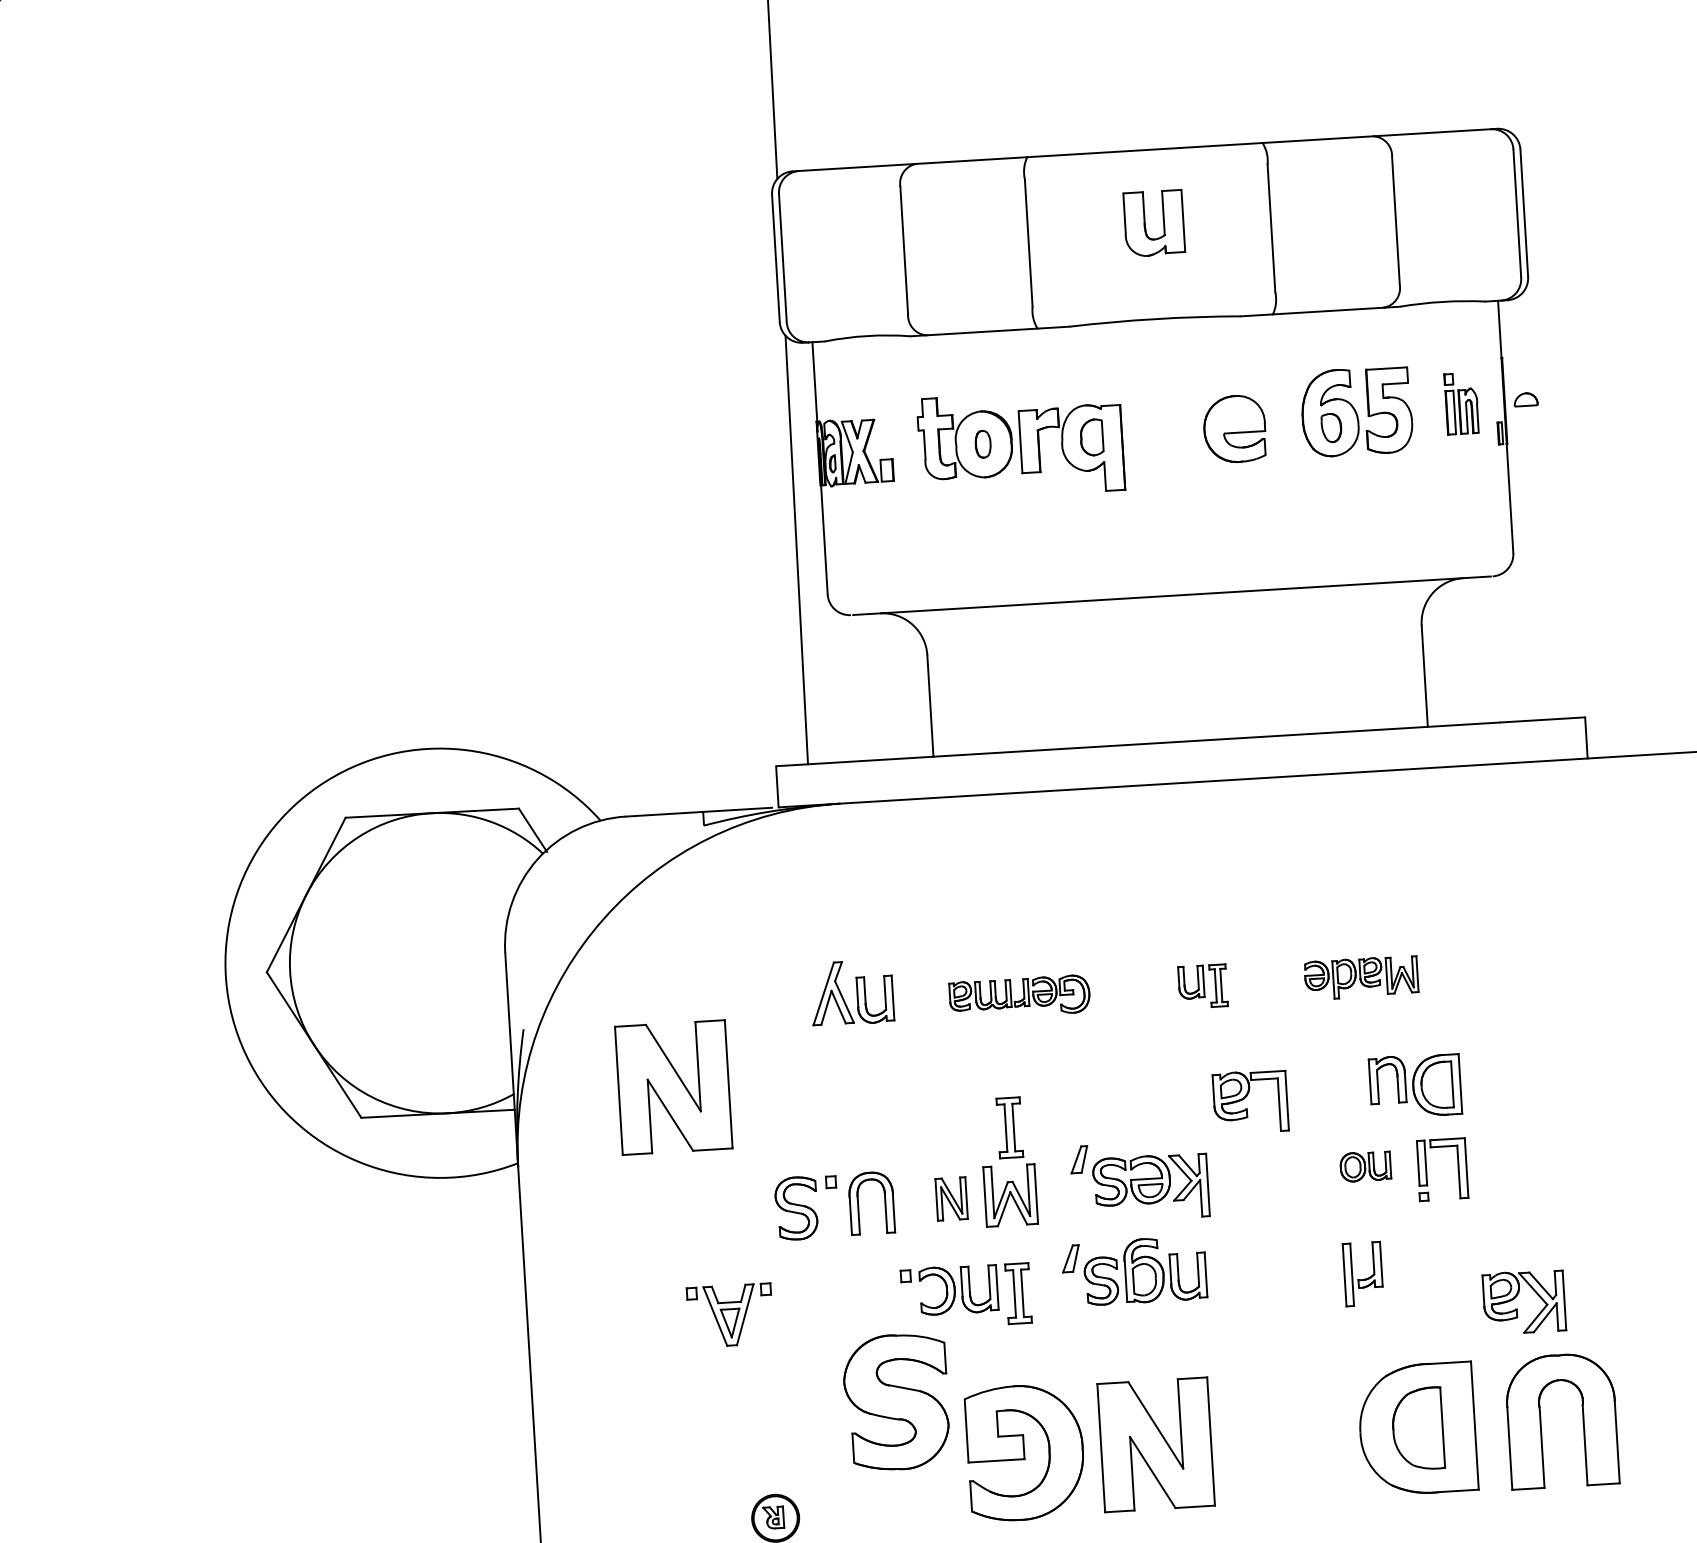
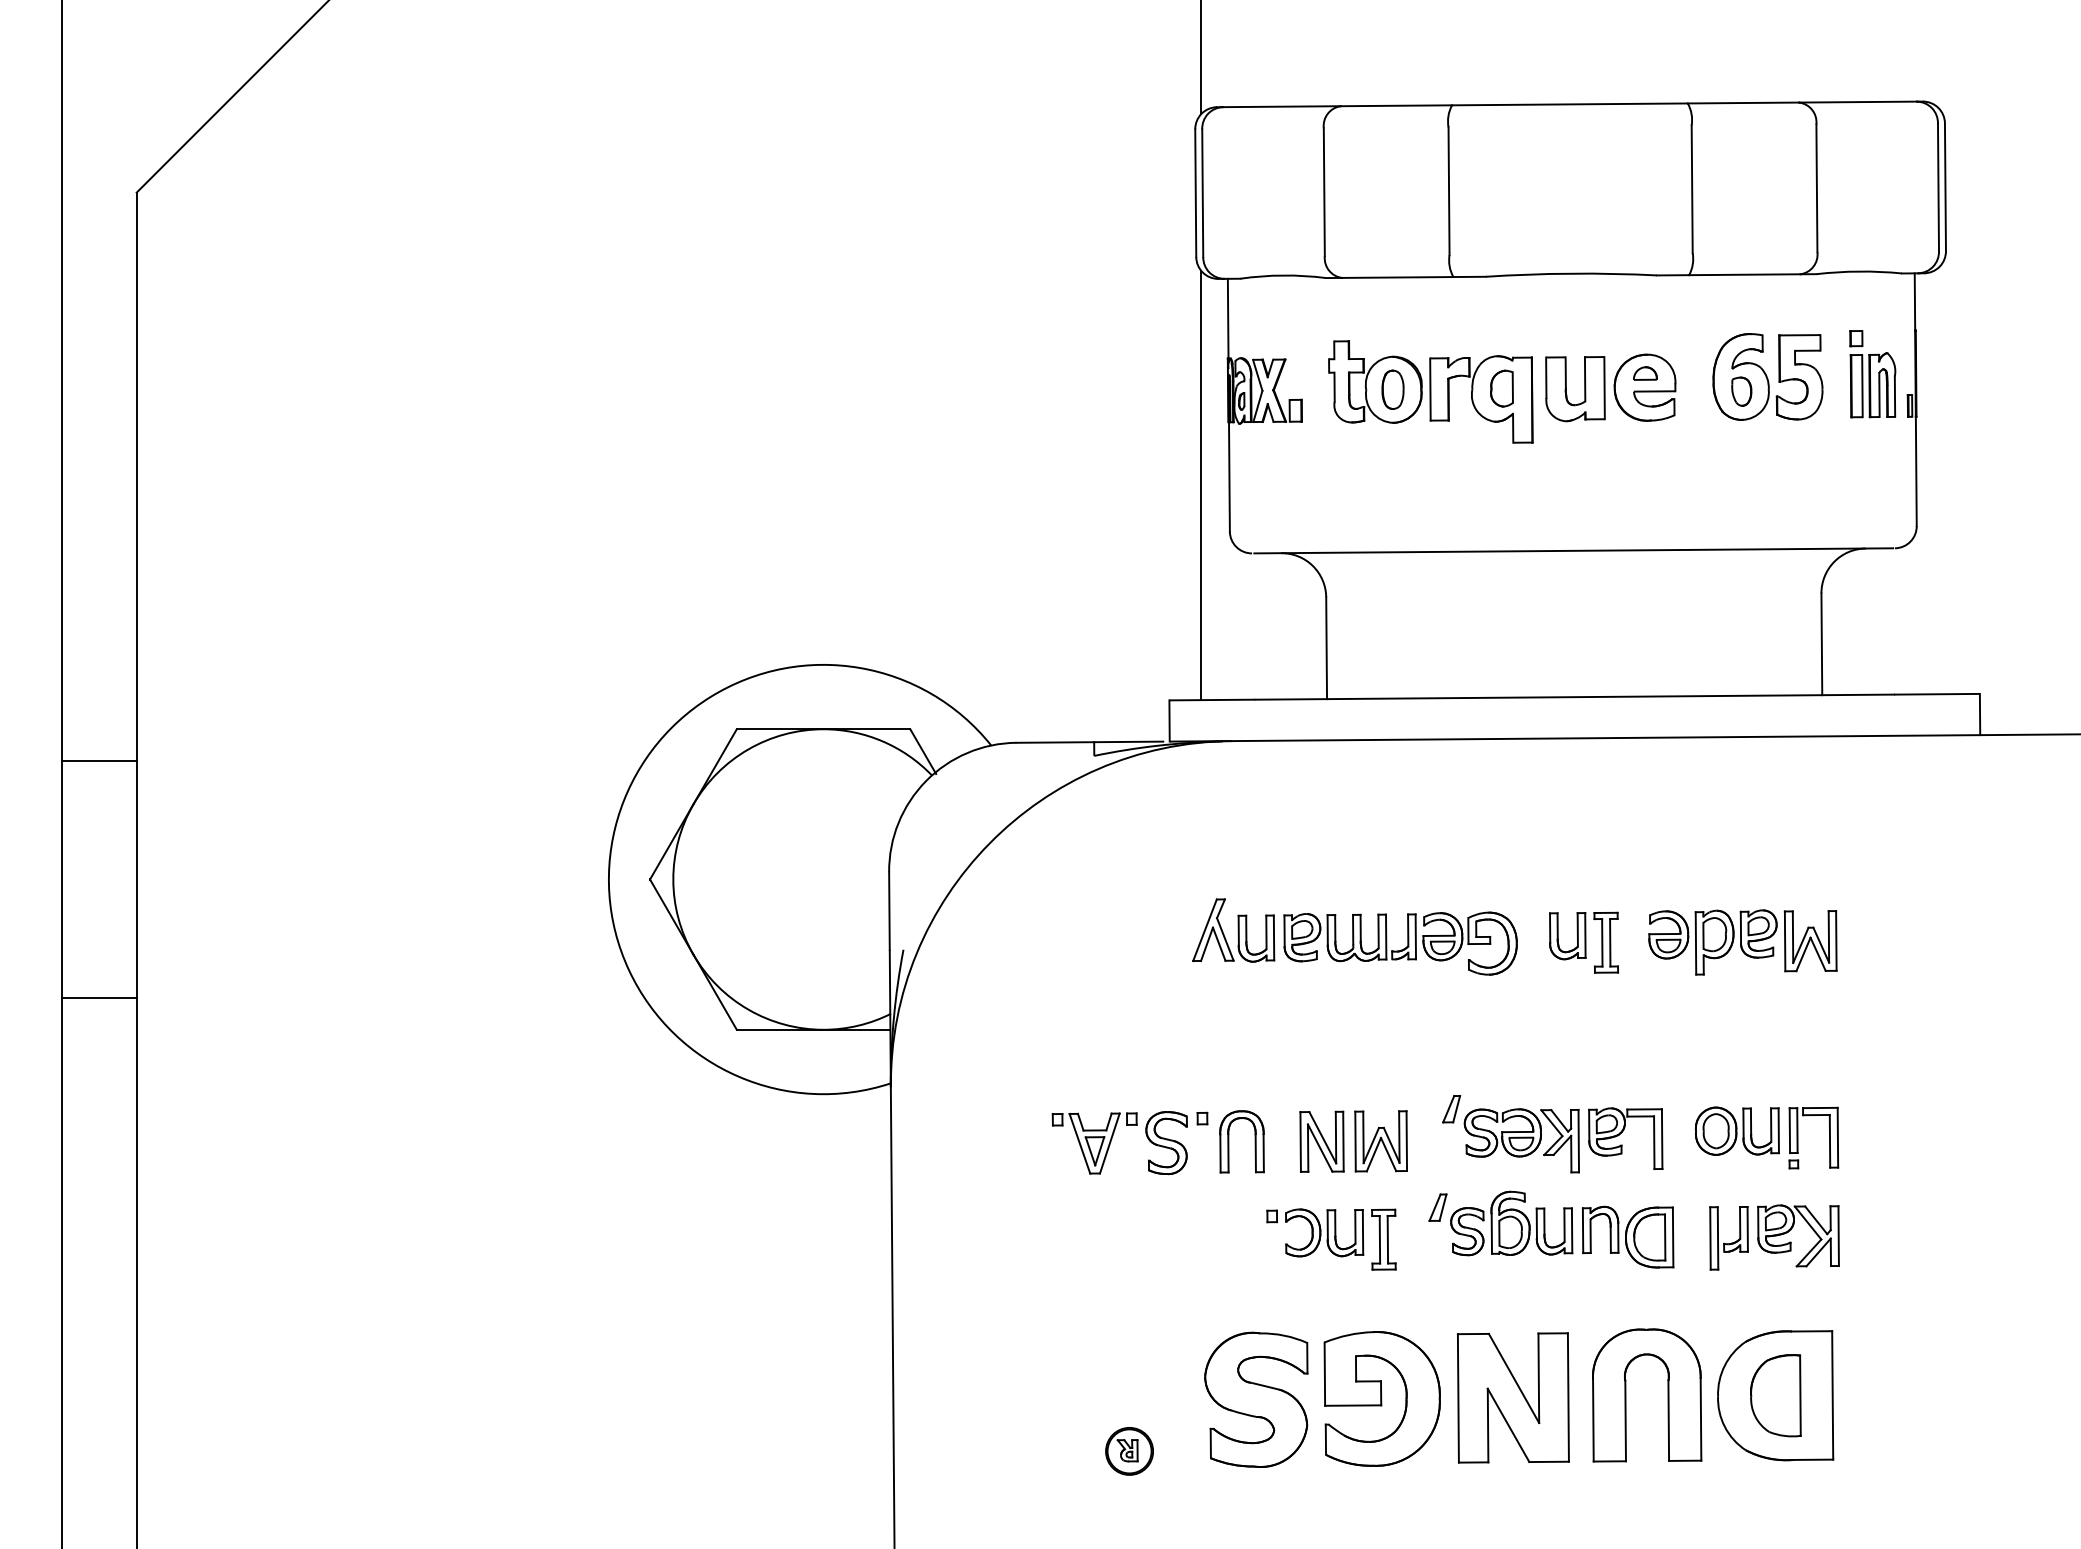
part: (1145, 224) -> (1566, 389), moved
part: (1526, 399) -> (1645, 373), moved
part: (1461, 404) -> (1872, 374), size x1.43
part: (982, 444) -> (1392, 389), size x1.43
part: (1361, 978) -> (1742, 942), size x1.67
part: (1203, 986) -> (1584, 942), size x1.43
part: (1019, 996) -> (1400, 943), size x1.67
part: (1414, 1085) -> (1627, 1236), moved
part: (673, 1087) -> (1050, 1015), removed
part: (1246, 1097) -> (1621, 1133), moved
part: (1009, 1127) -> (1383, 1073), removed
part: (1364, 1166) -> (1736, 1130), size x1.67
part: (951, 1198) -> (1321, 1141), size x1.43
part: (1517, 1295) -> (1792, 1228), moved
part: (729, 1315) -> (1094, 1143), moved
part: (896, 1401) -> (1256, 1399), moved
part: (1582, 1420) -> (1667, 1395), moved

